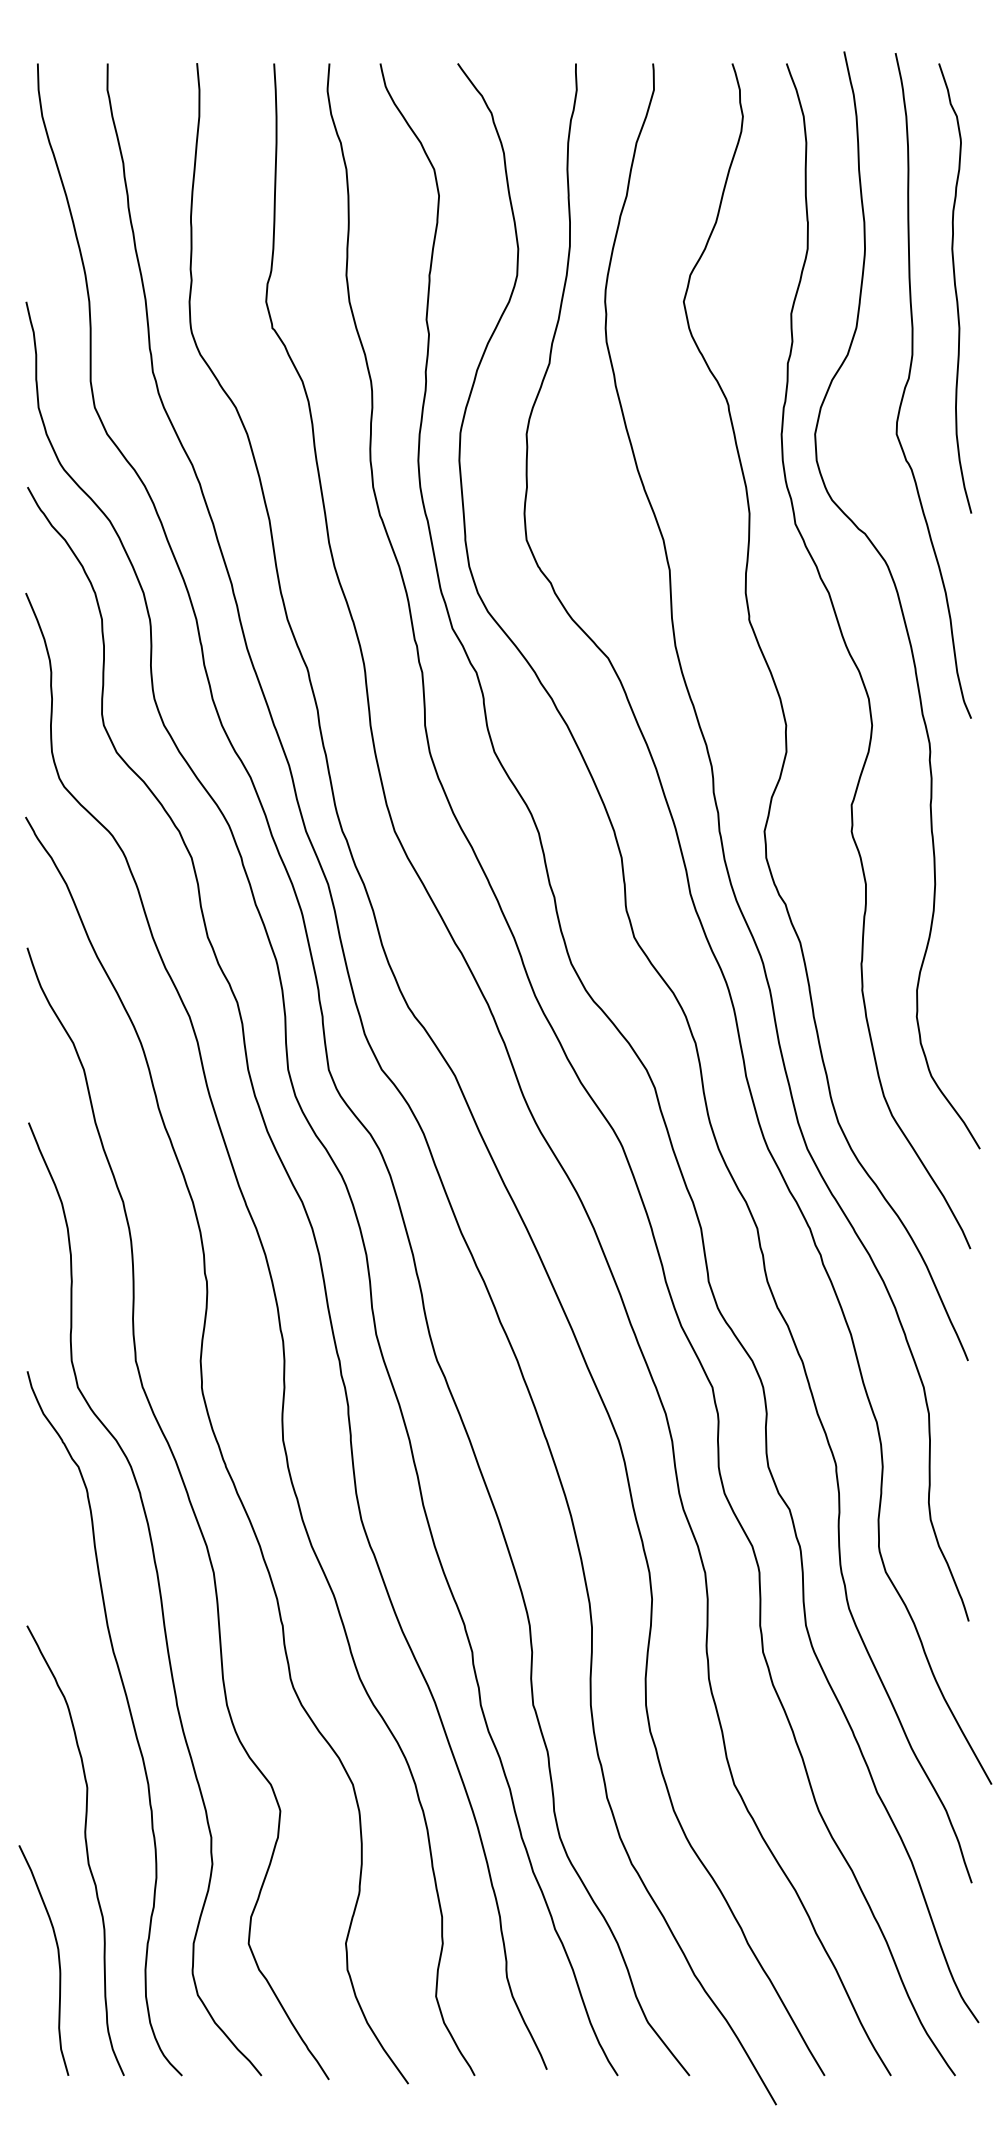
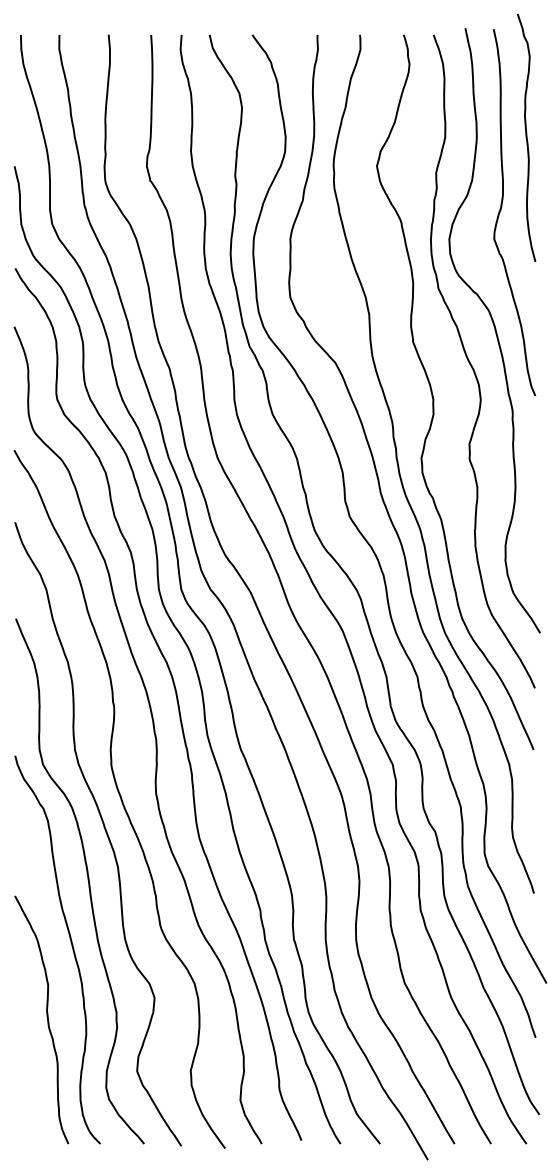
curve: (955, 287) -> (526, 137), moved
curve: (57, 1960) -> (31, 1080), removed

